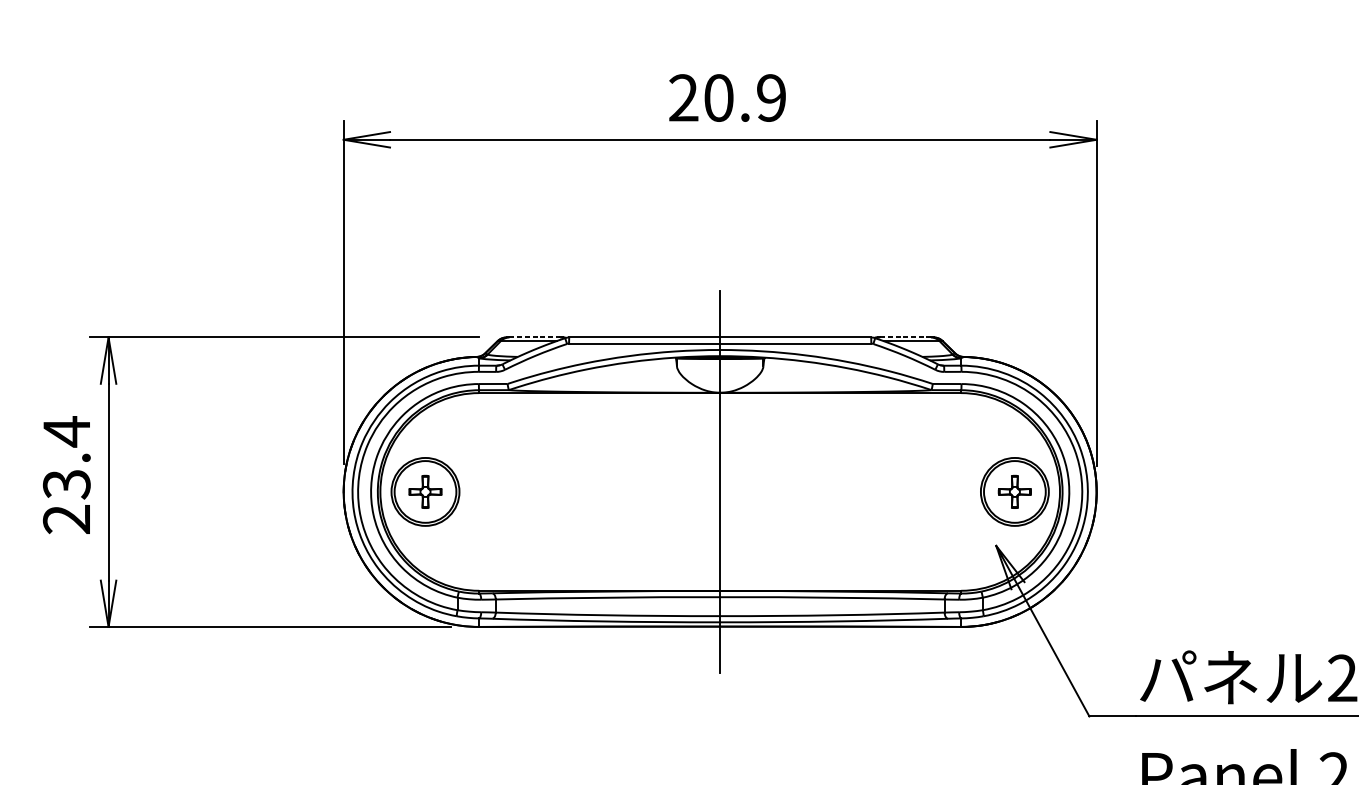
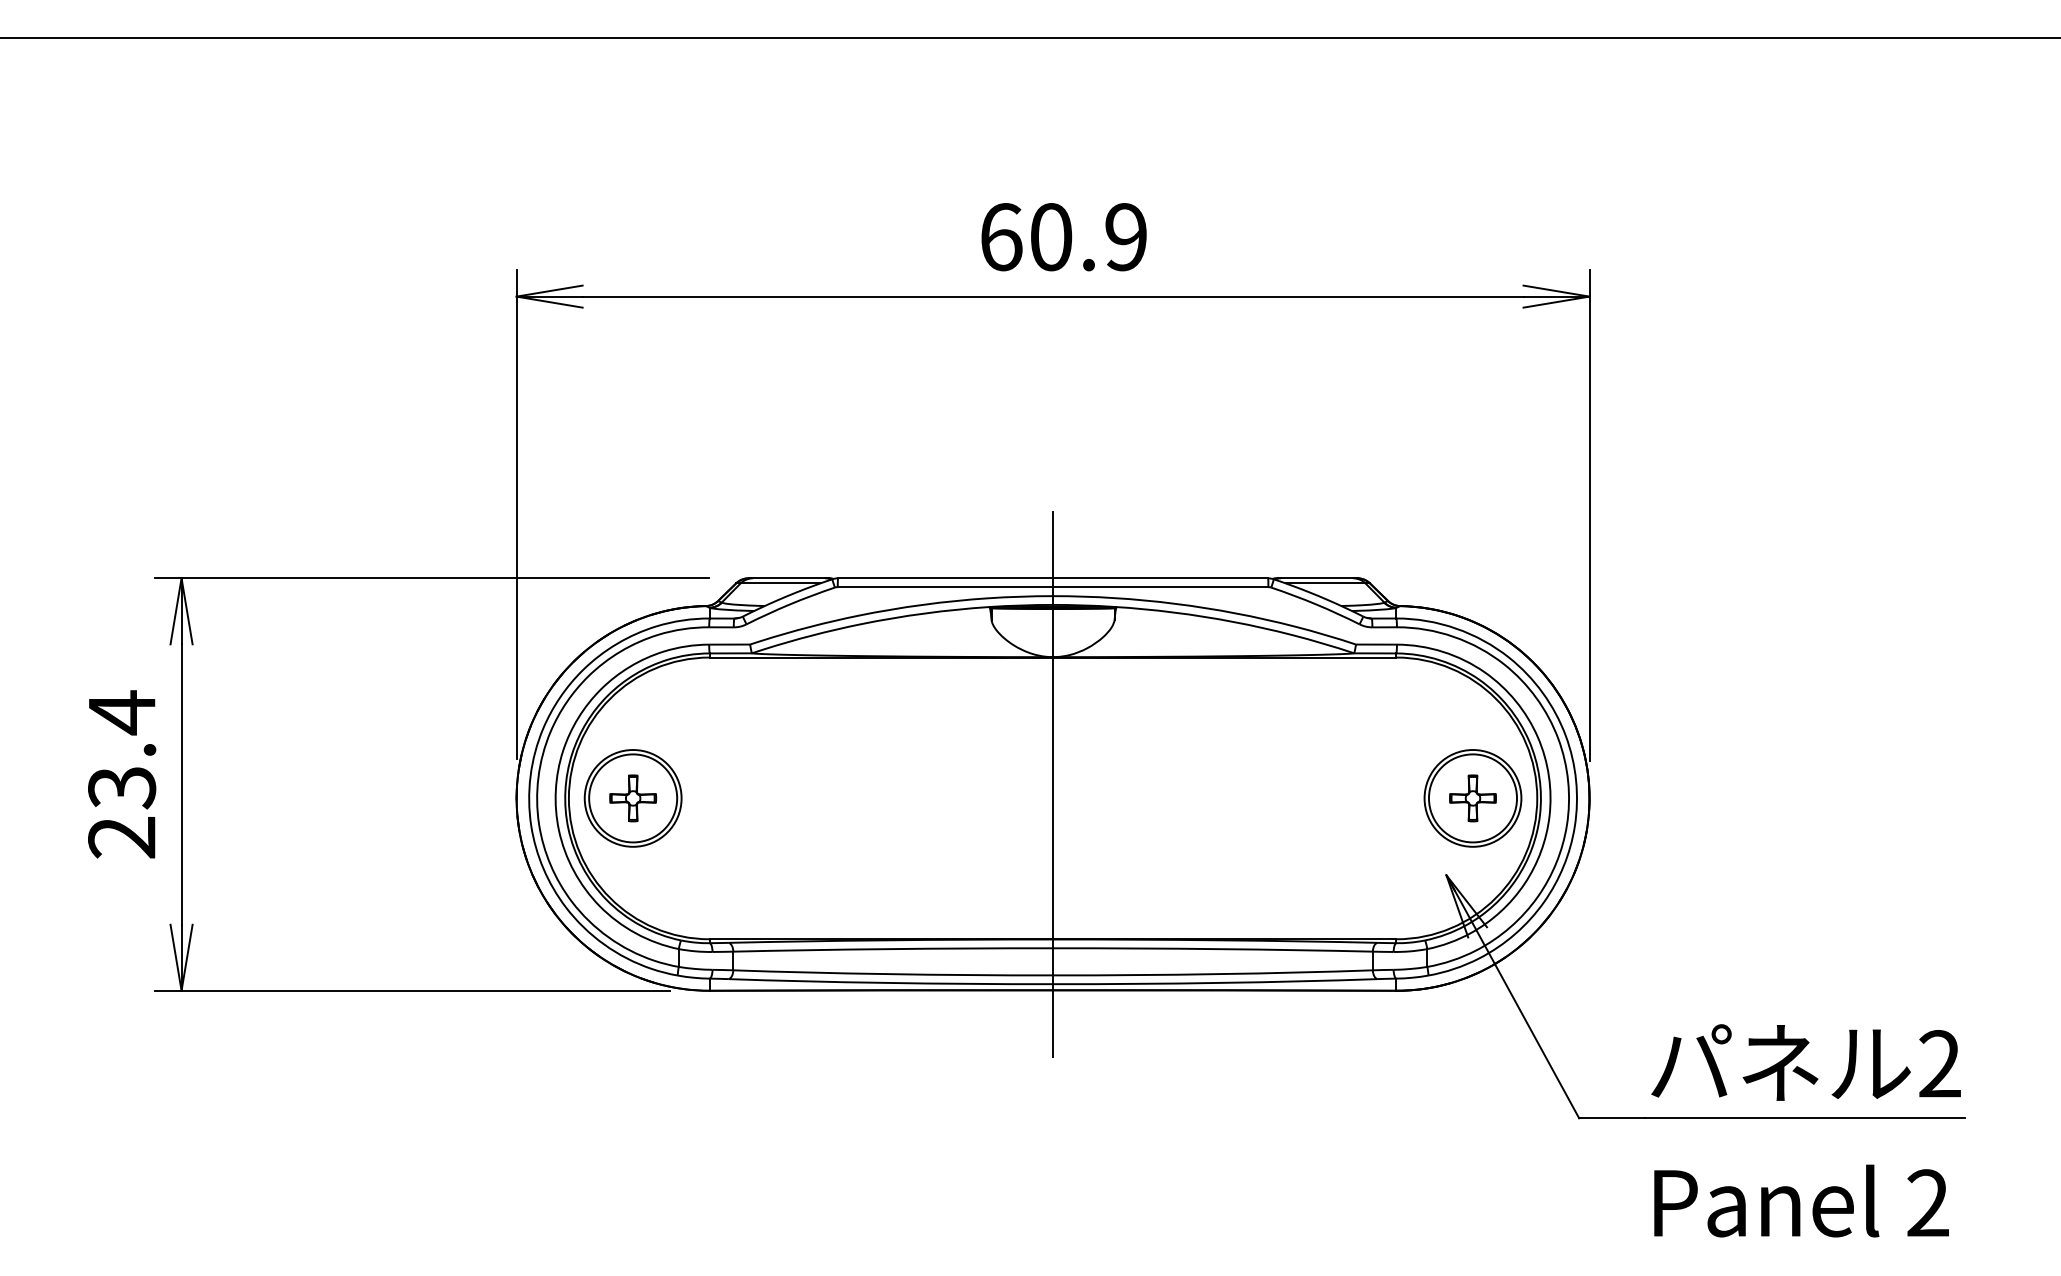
text: (683, 98) -> (1001, 237), 20.9 -> 60.9
line: (535, 337) -> (789, 578), dashed -> solid
line: (905, 337) -> (1317, 578), dashed -> solid

